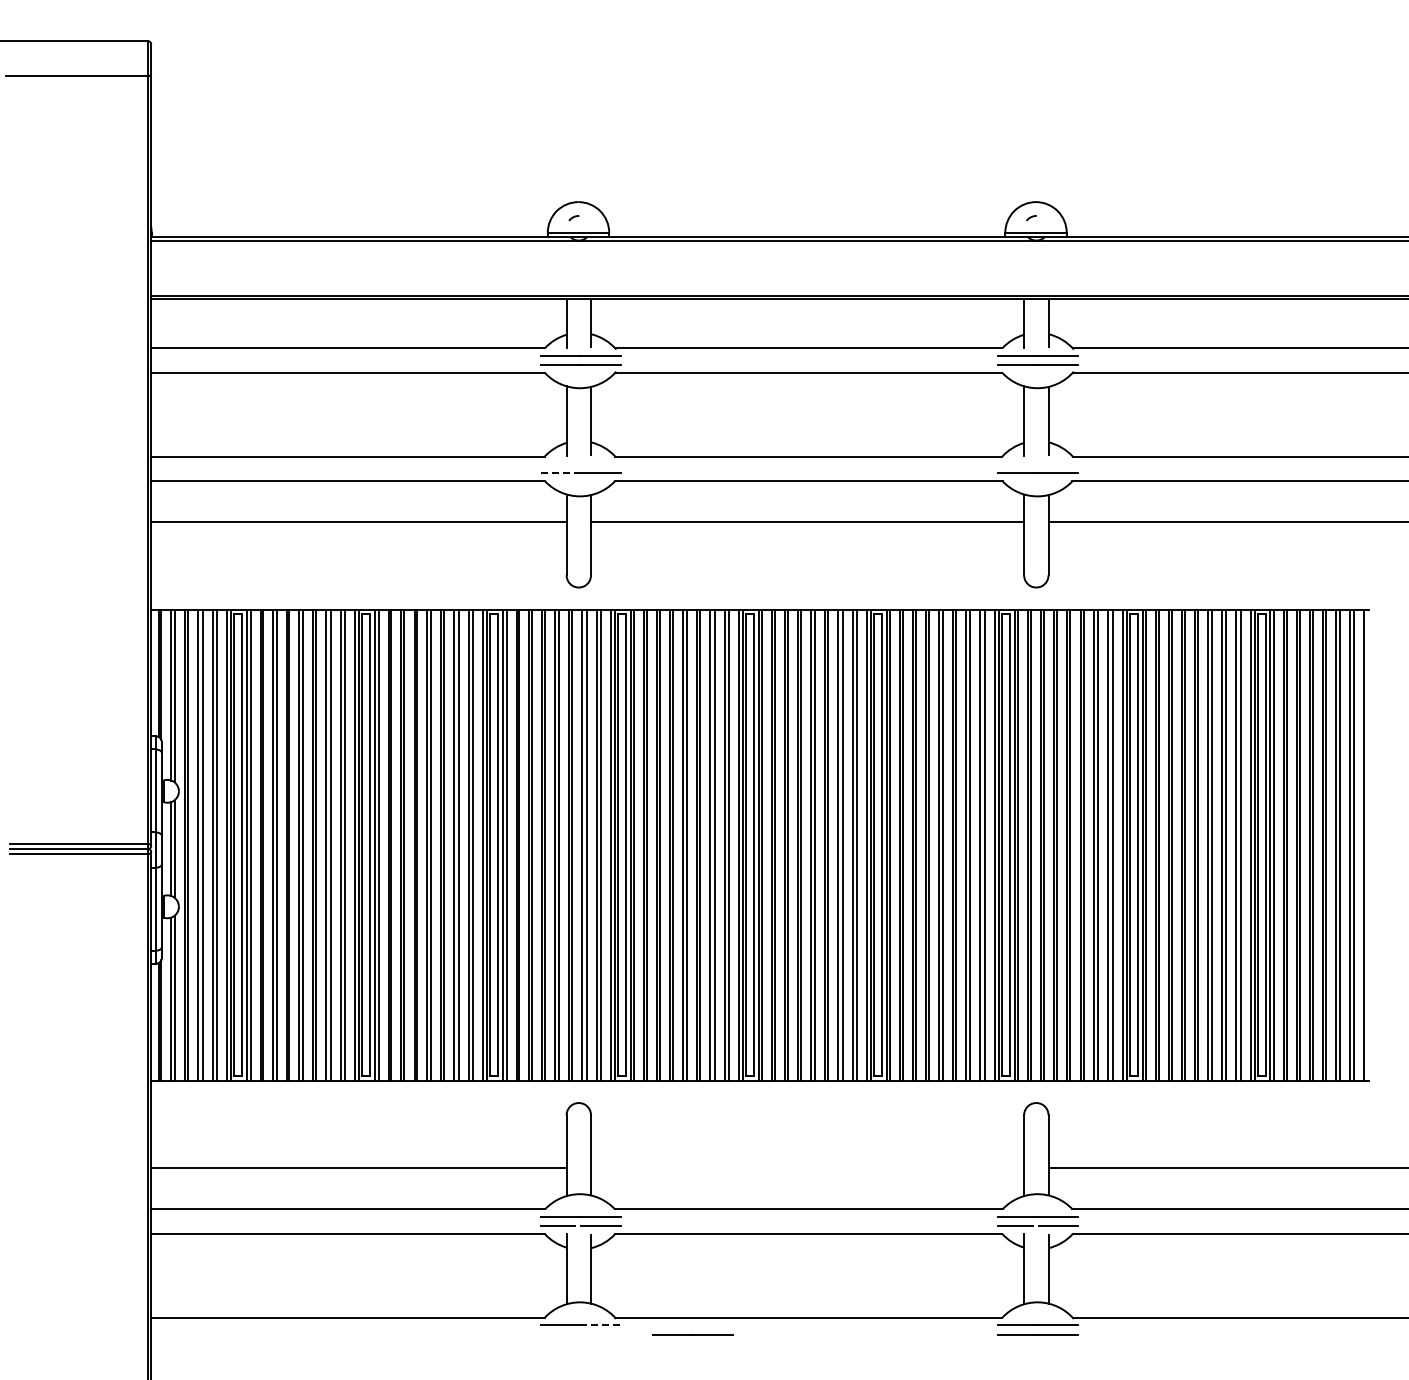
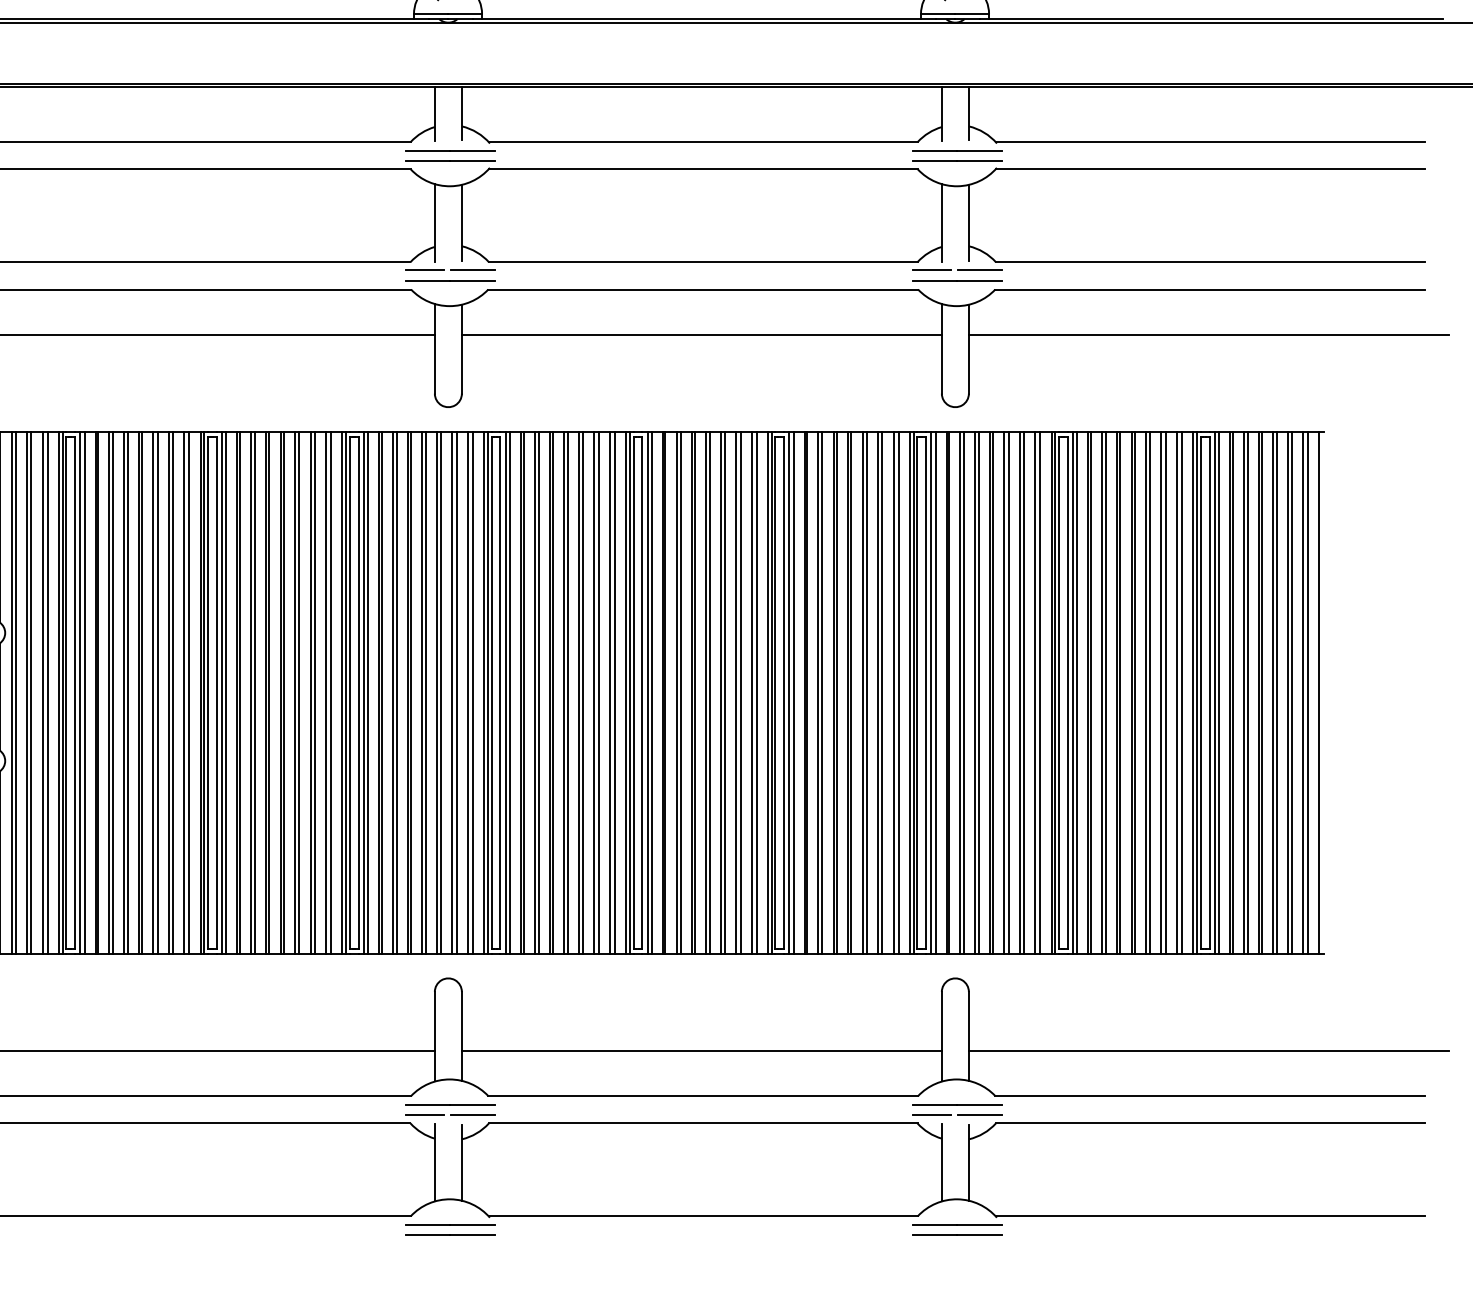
line: (557, 464) -> (424, 270), added
line: (600, 464) -> (472, 270), added
line: (1015, 464) -> (932, 270), added
line: (1058, 464) -> (979, 270), added
line: (560, 473) -> (428, 280), dashed -> solid
line: (807, 1168) -> (701, 1050), added
line: (600, 1325) -> (472, 1224), dashed -> solid
line: (692, 1334) -> (450, 1234), moved

